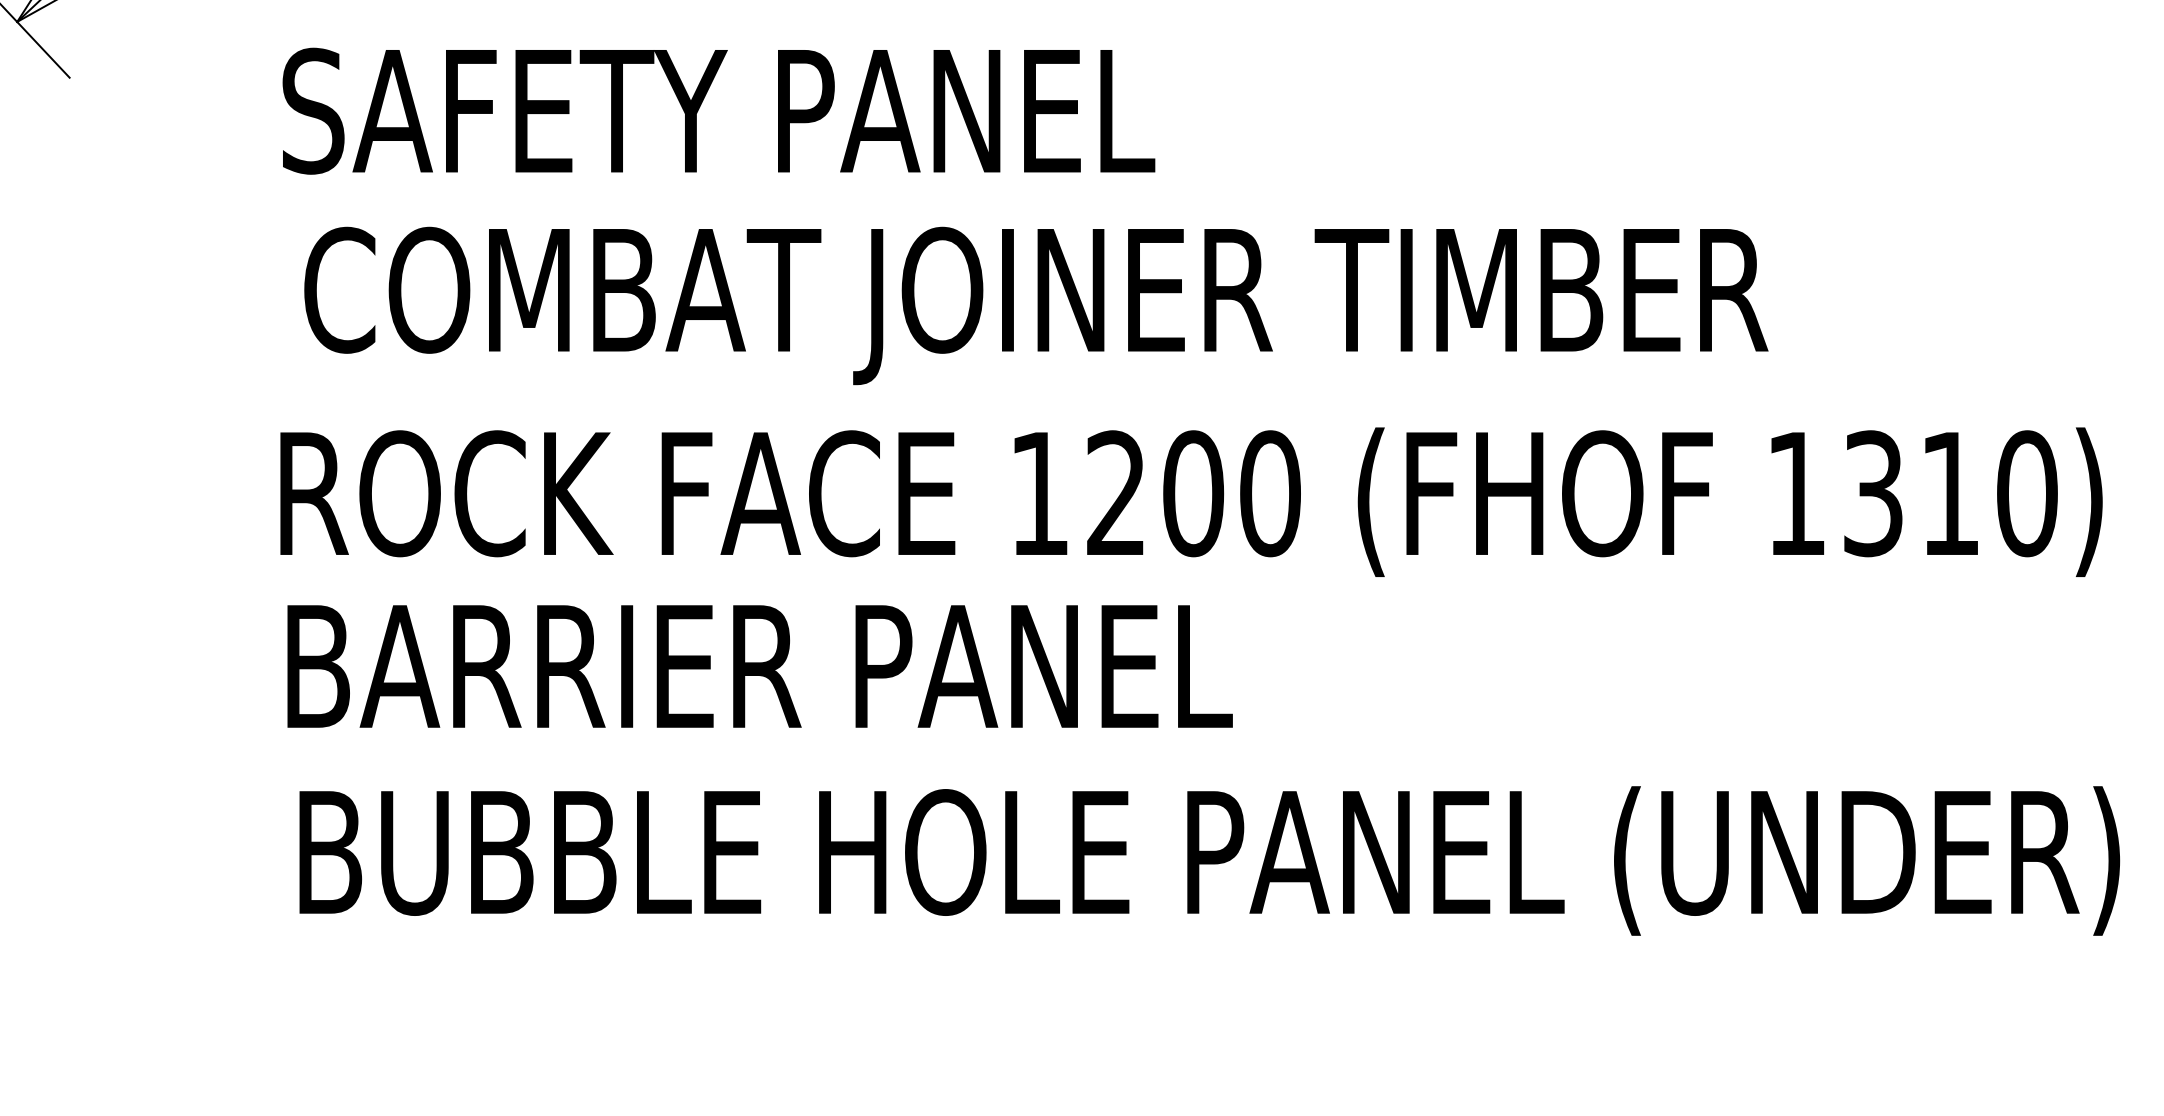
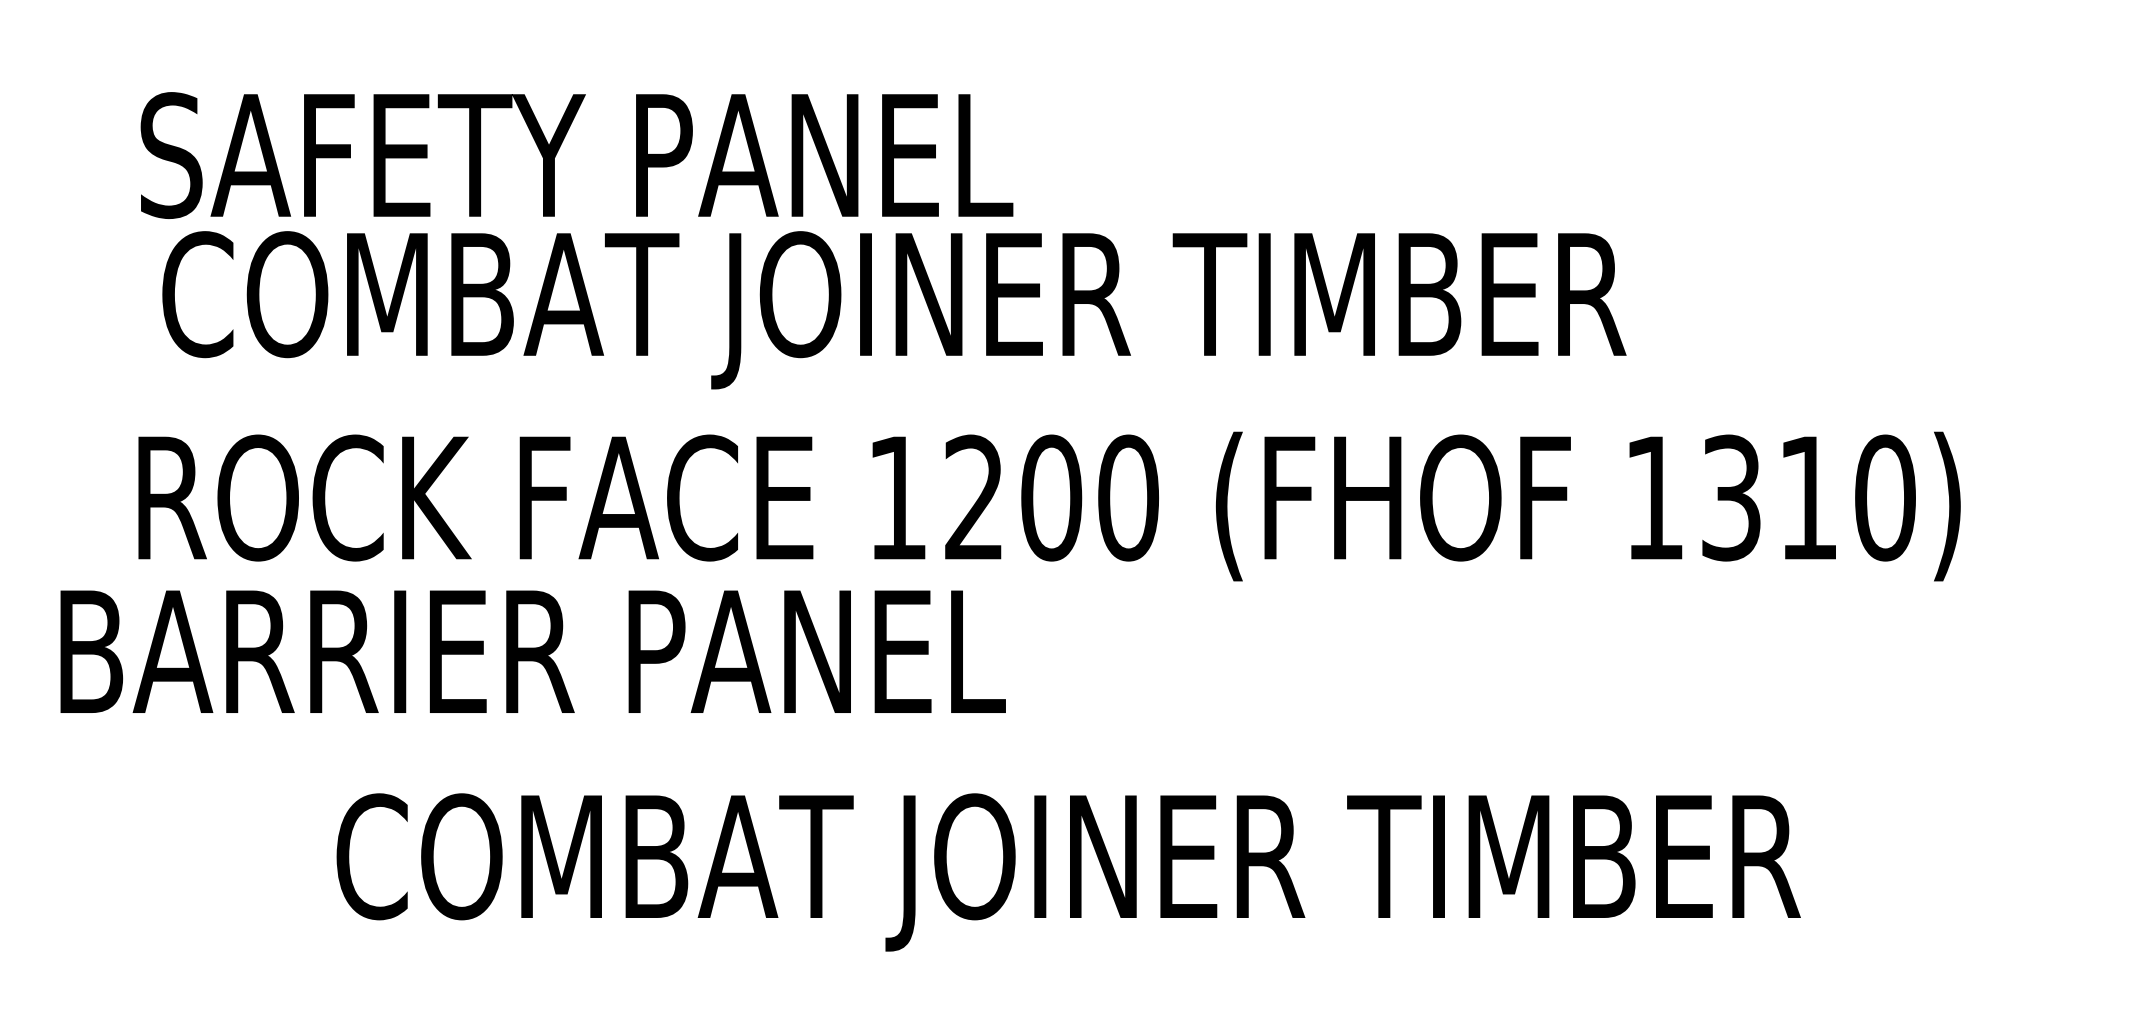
text: (718, 110) -> (576, 154), moved
text: (759, 666) -> (532, 651), moved
text: (1209, 866) -> (1067, 870), BUBBLE HOLE PANEL (UNDER) -> COMBAT JOINER TIMBER

